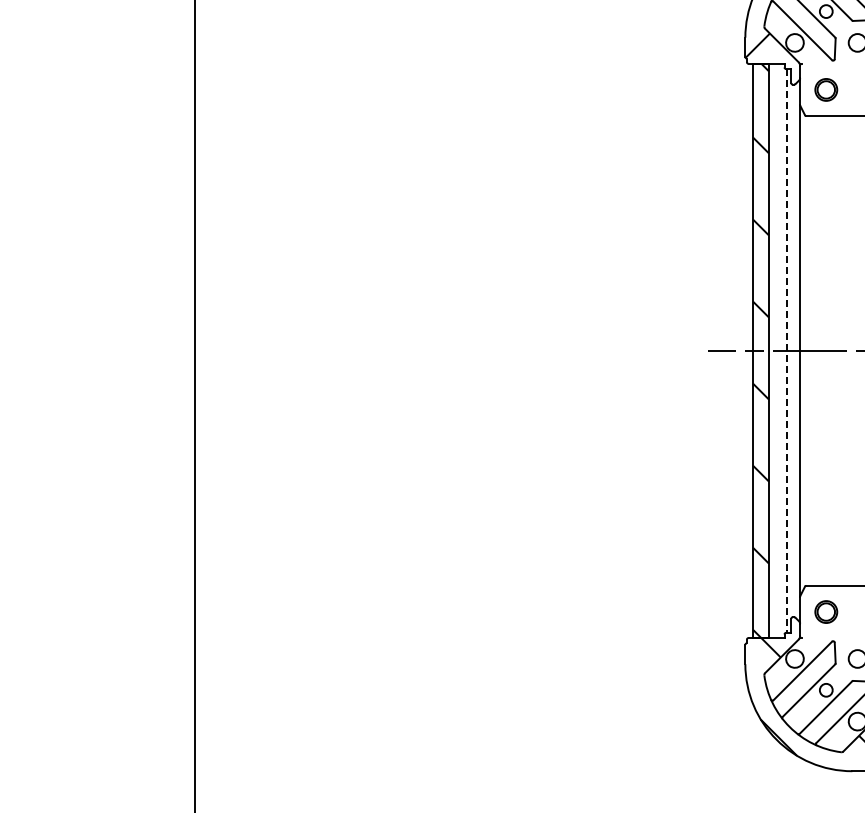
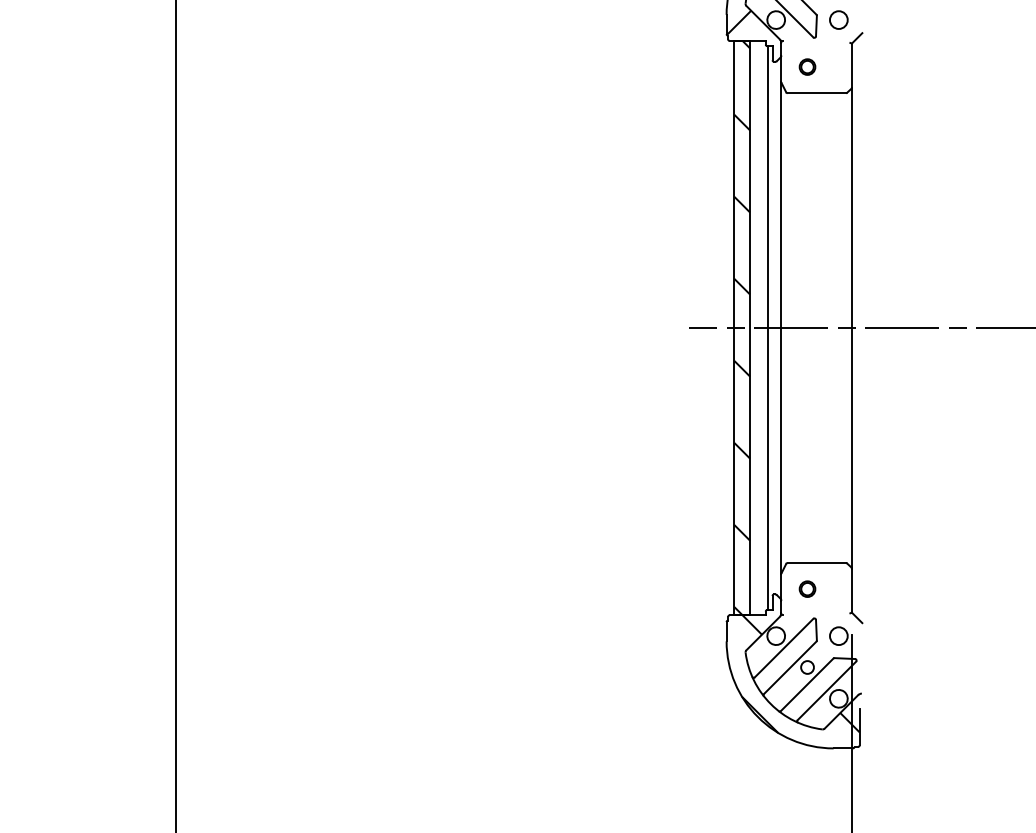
part: (826, 89) -> (807, 66), size x0.71
line: (787, 351) -> (768, 328), dashed -> solid
part: (826, 611) -> (807, 588), size x0.71

